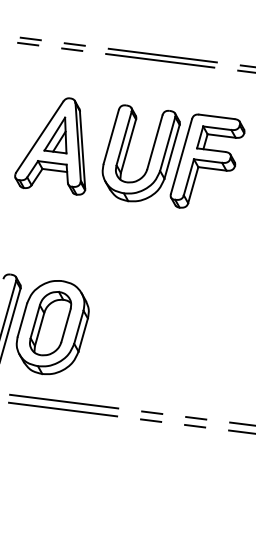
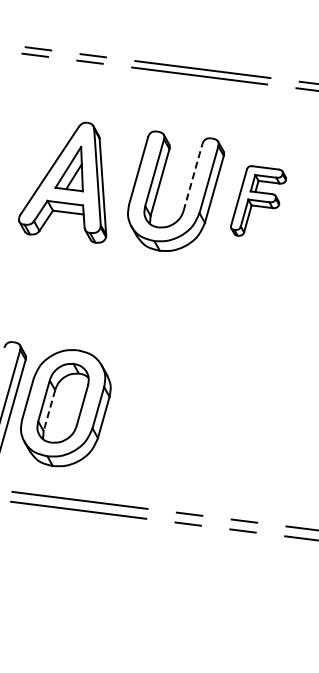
line: (155, 142) -> (193, 177), solid -> dashed
part: (207, 160) -> (258, 200), size x0.6
line: (39, 330) -> (49, 411), solid -> dashed

